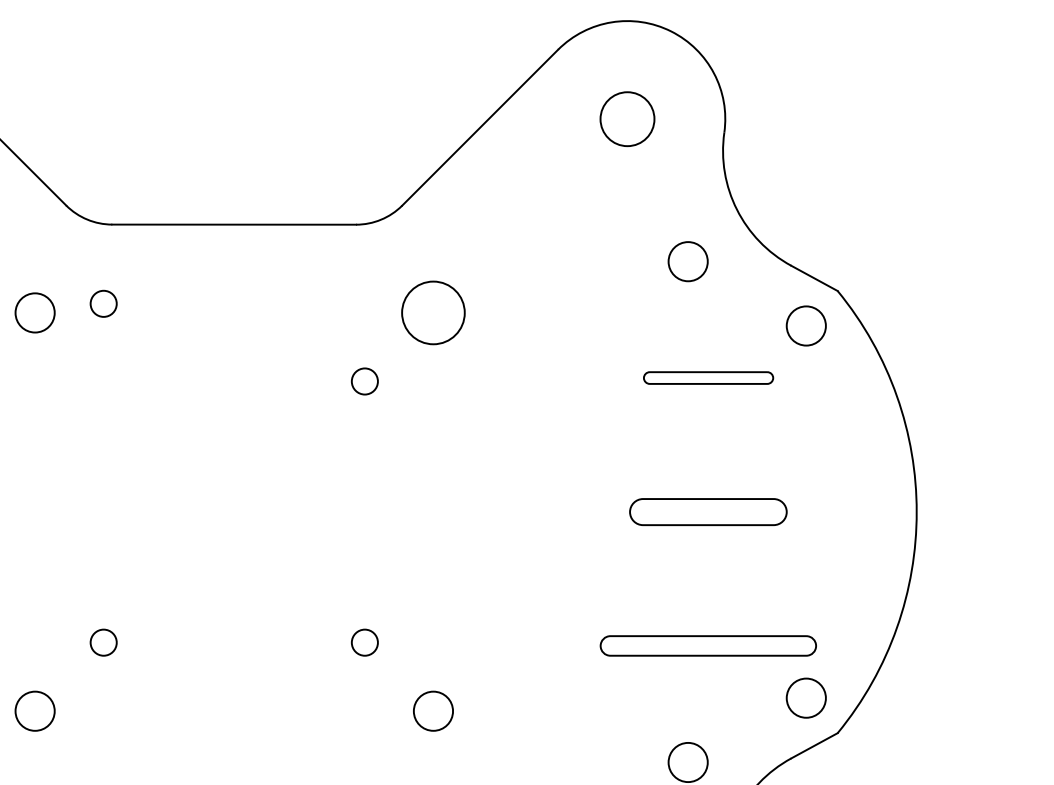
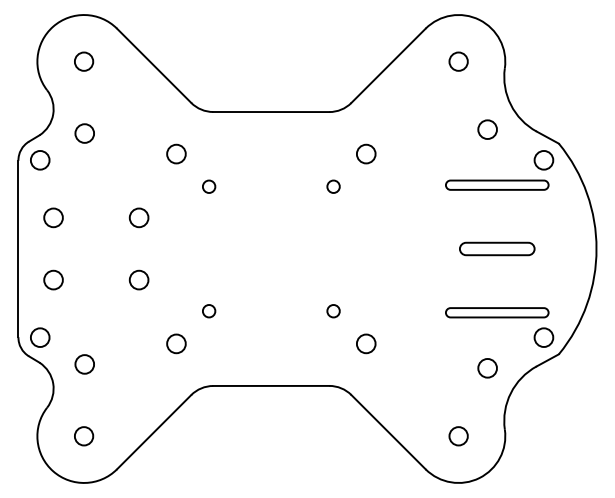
circle: (627, 118) -> (458, 61), size x0.71
circle: (104, 303) -> (209, 186), moved
circle: (431, 311) -> (365, 153), size x0.62
part: (708, 376) -> (497, 184), size x1.67

